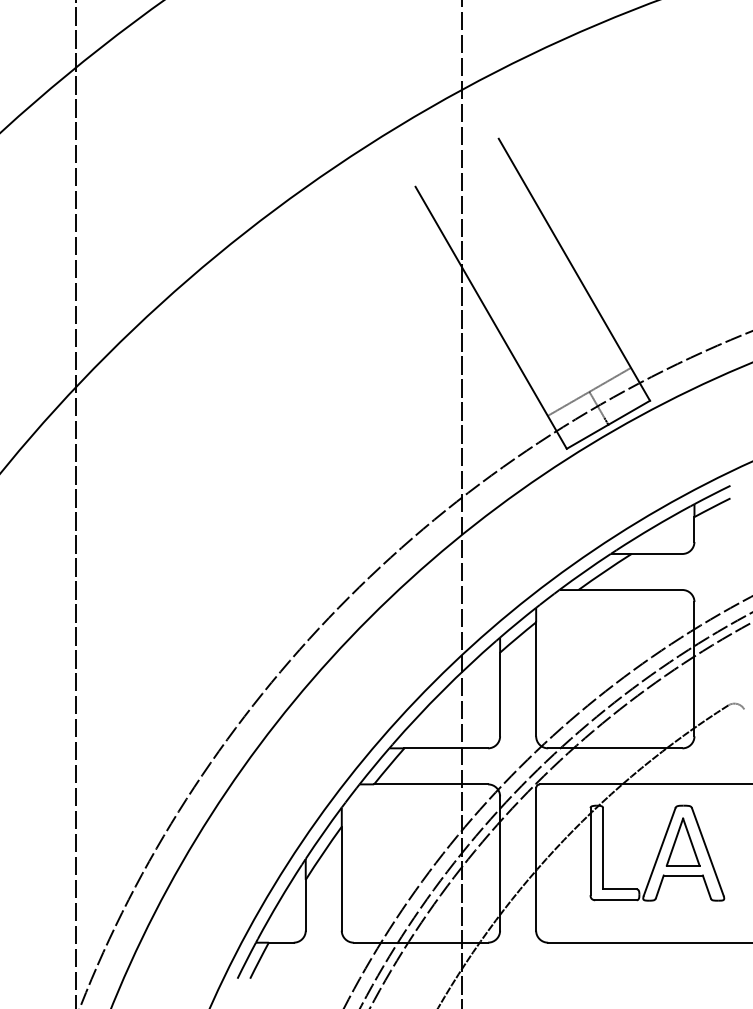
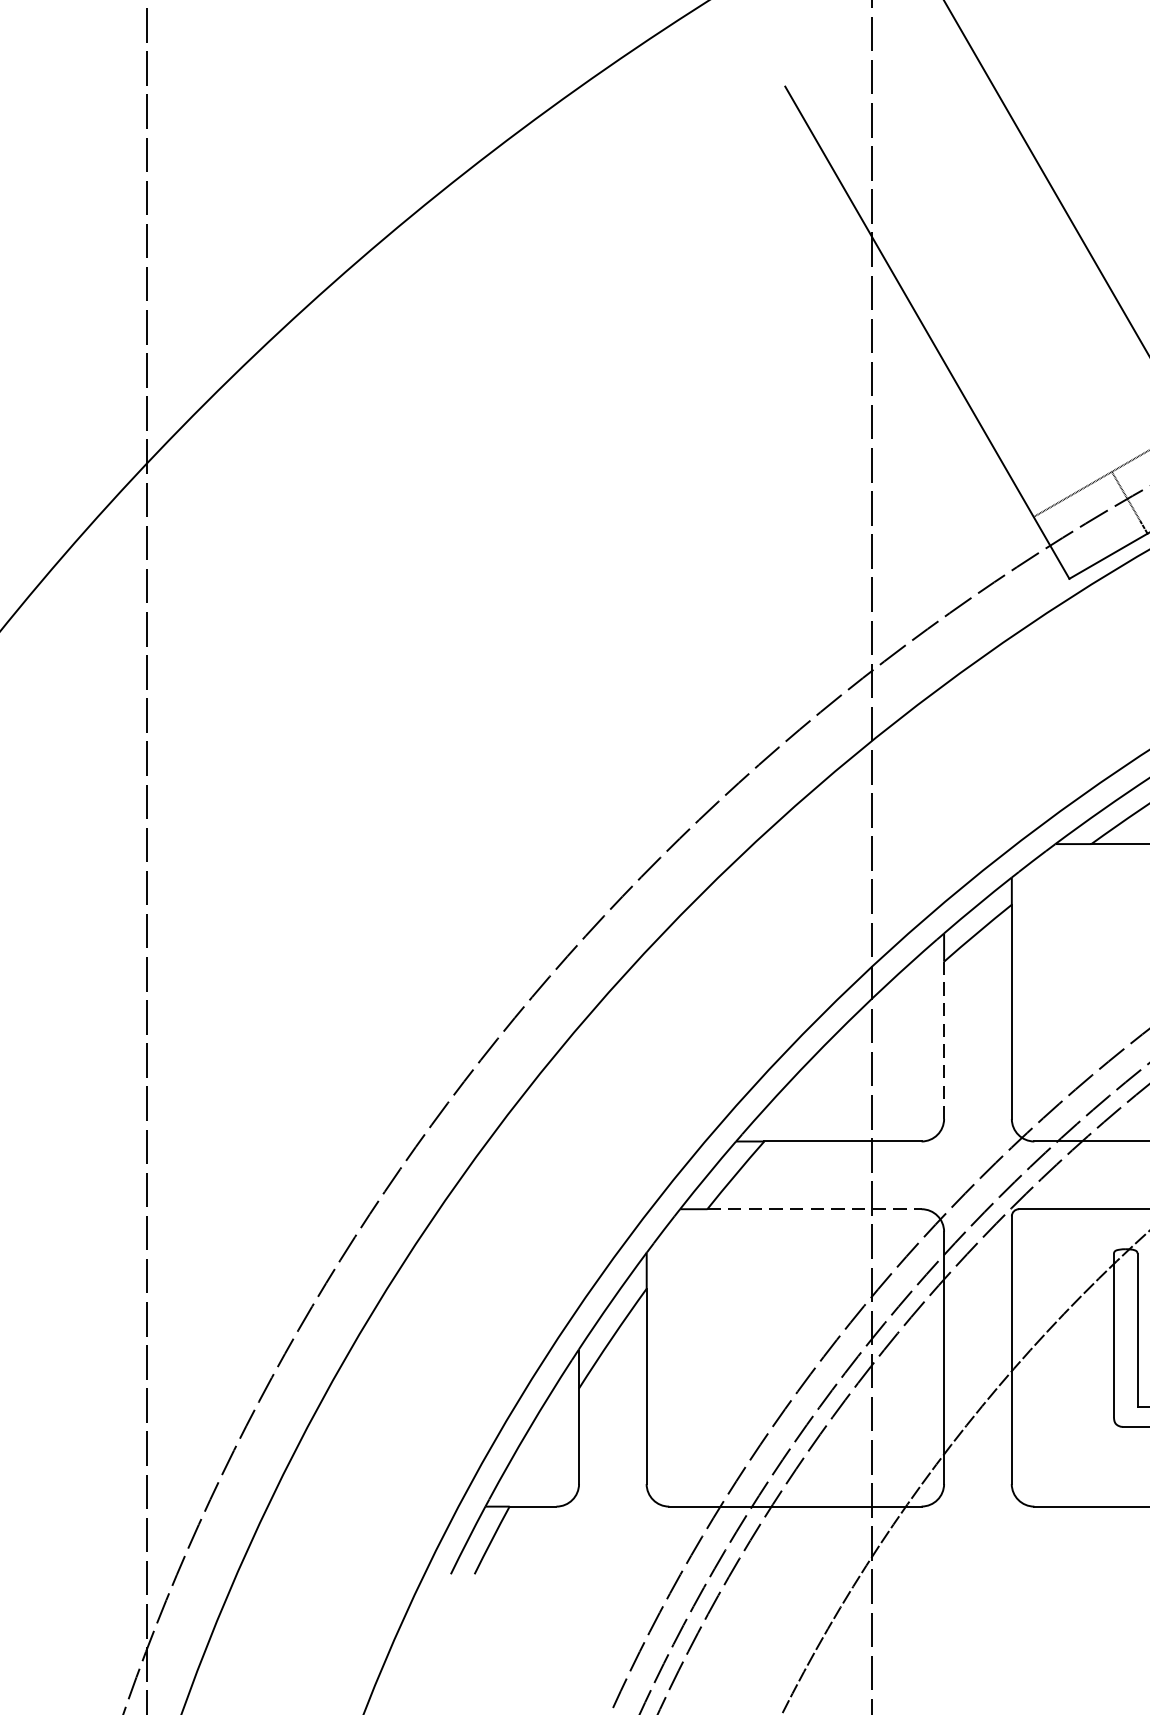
line: (500, 694) -> (944, 1040), solid -> dashed
line: (431, 784) -> (815, 1209), solid -> dashed

